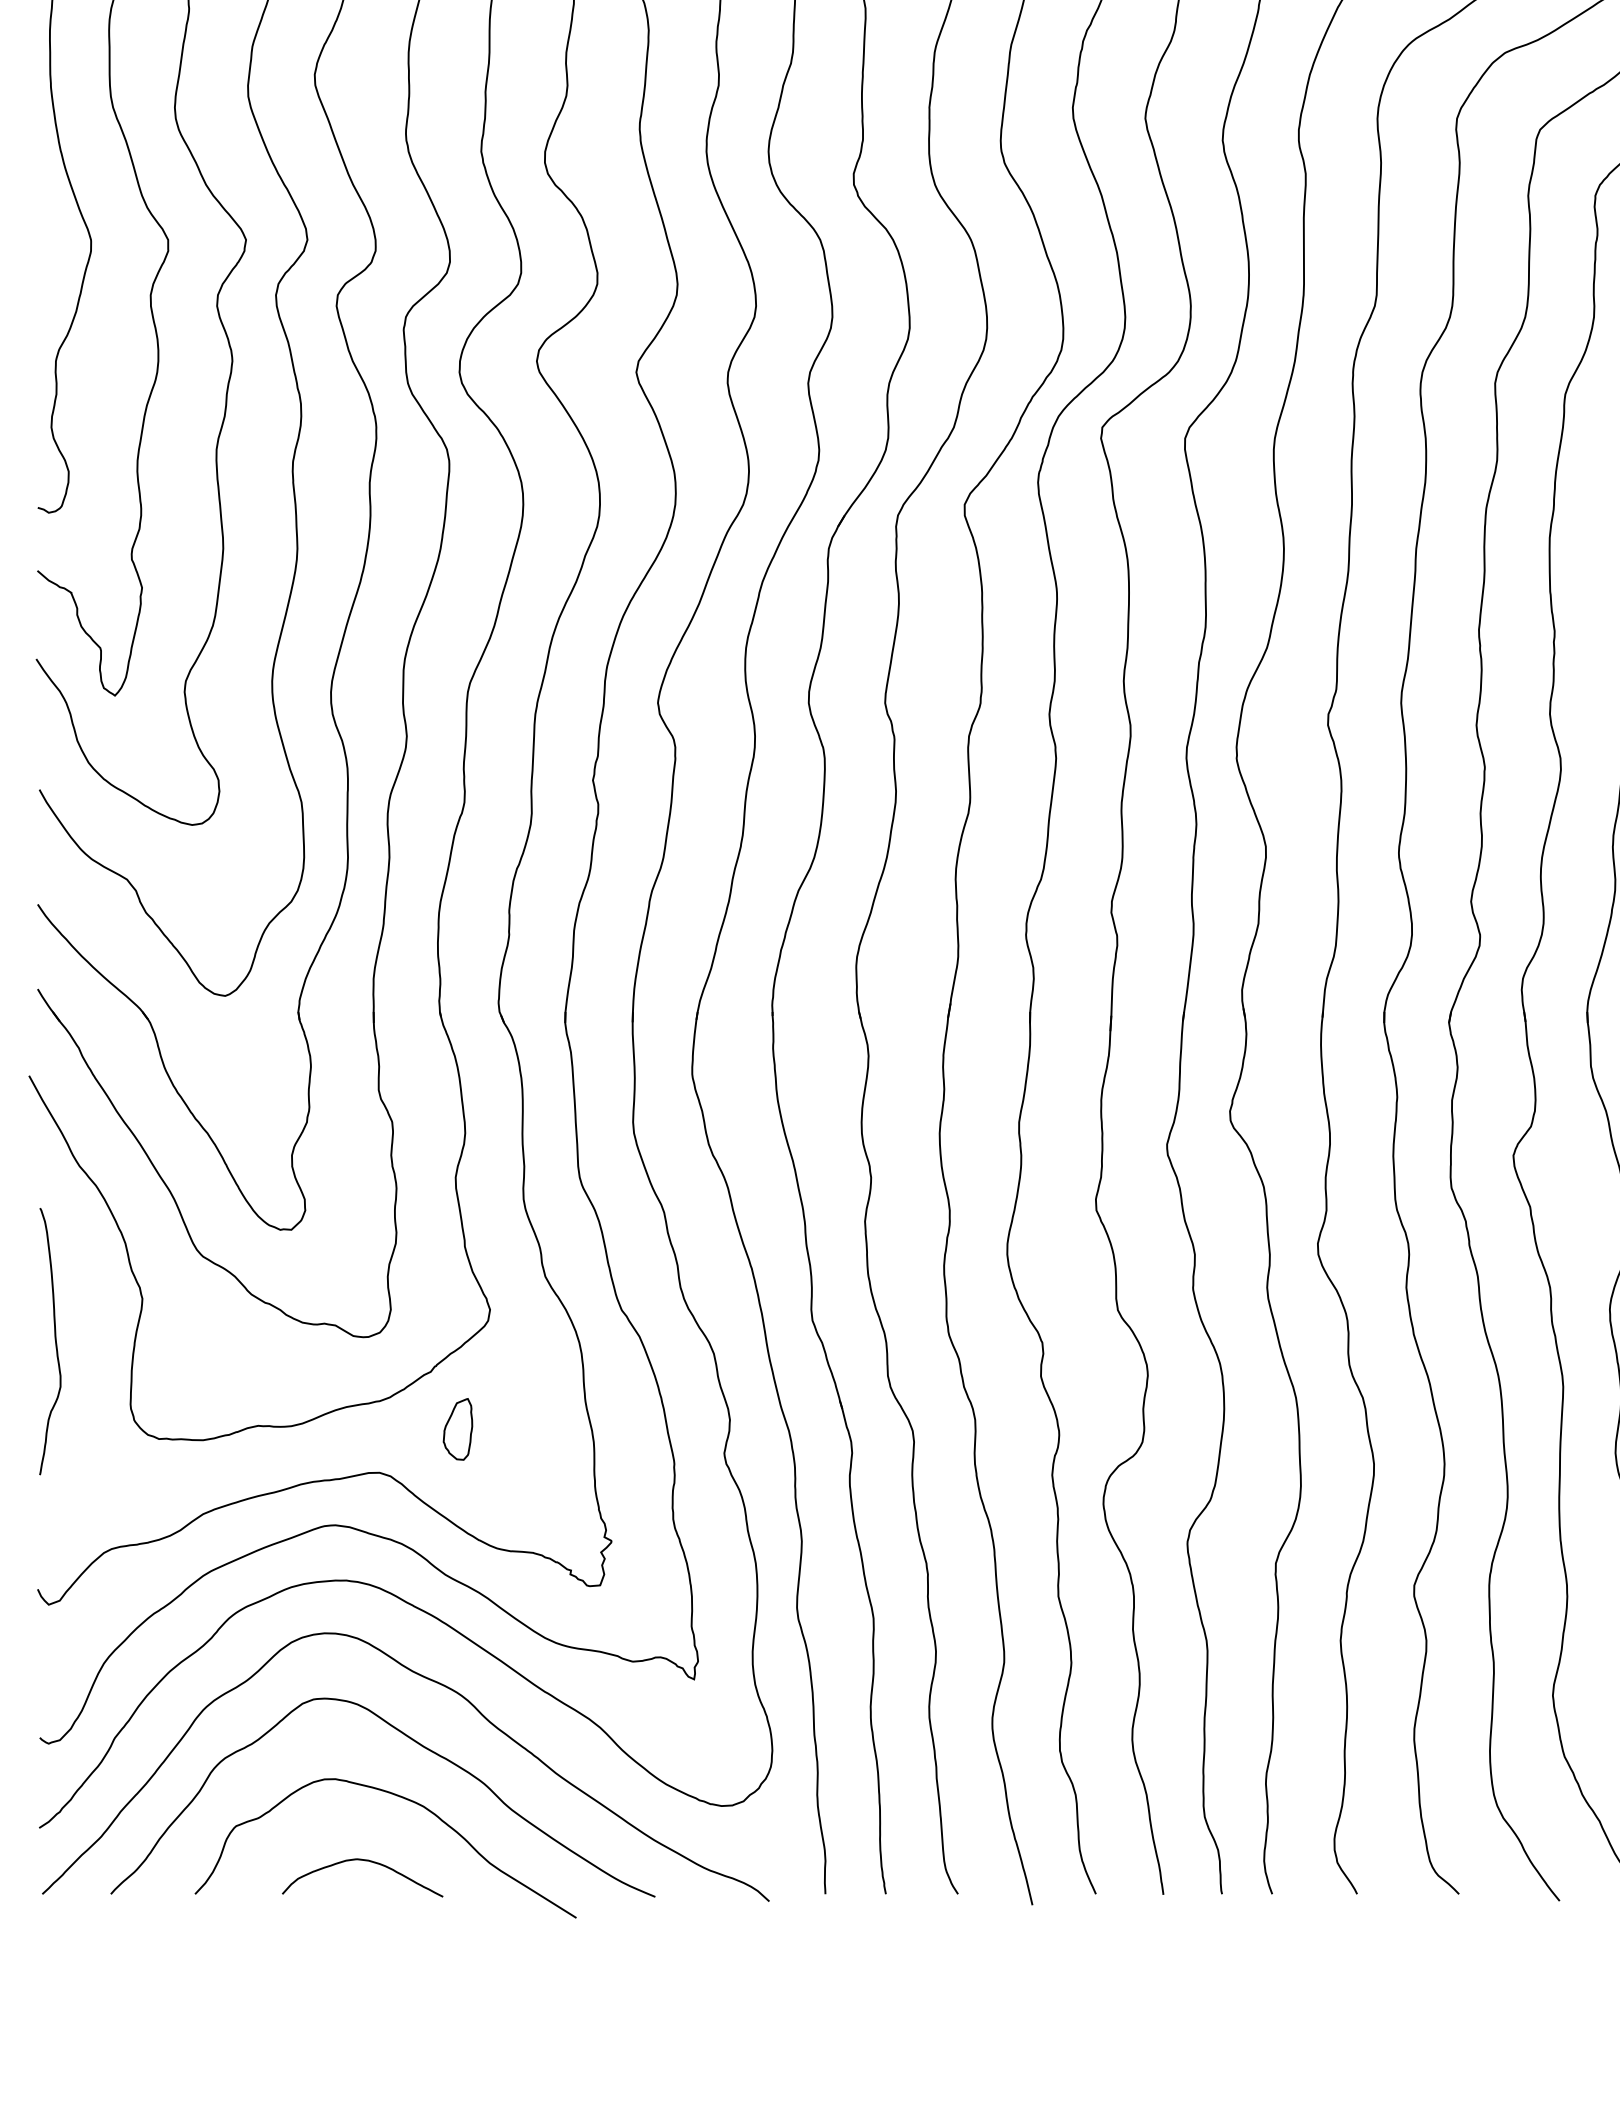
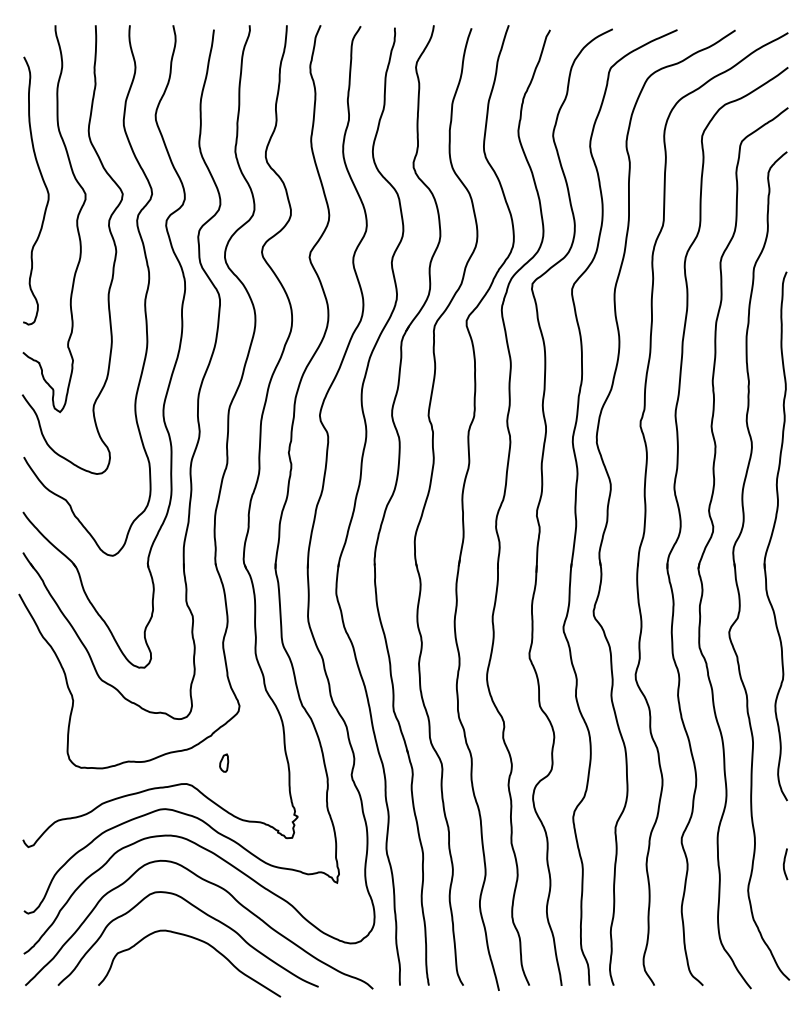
curve: (53, 1340) -> (30, 720), removed
part: (456, 1427) -> (223, 762), size x0.6
curve: (362, 1862) -> (178, 970), removed

